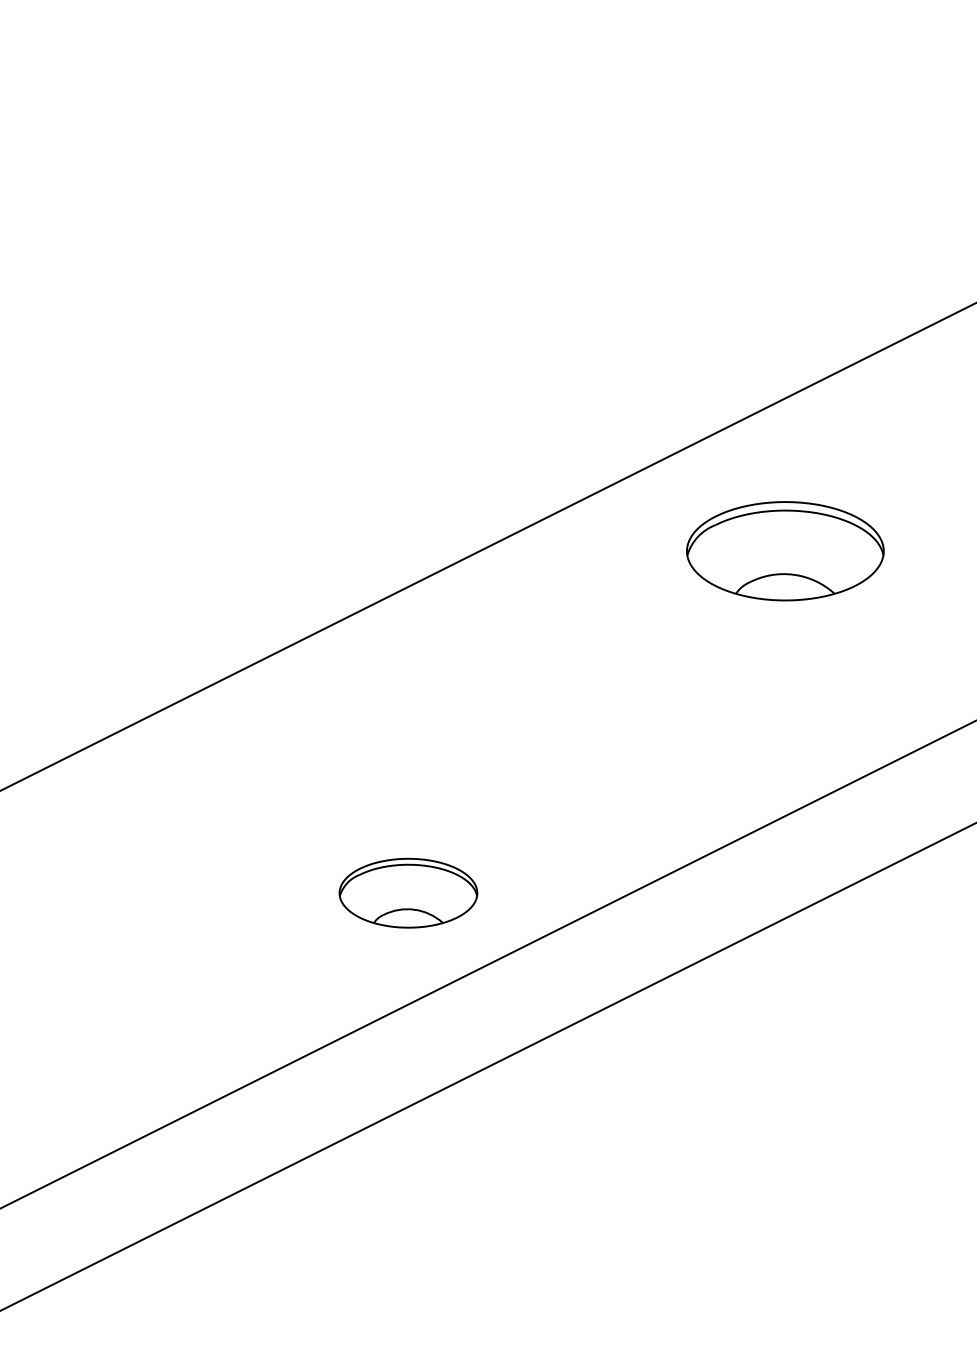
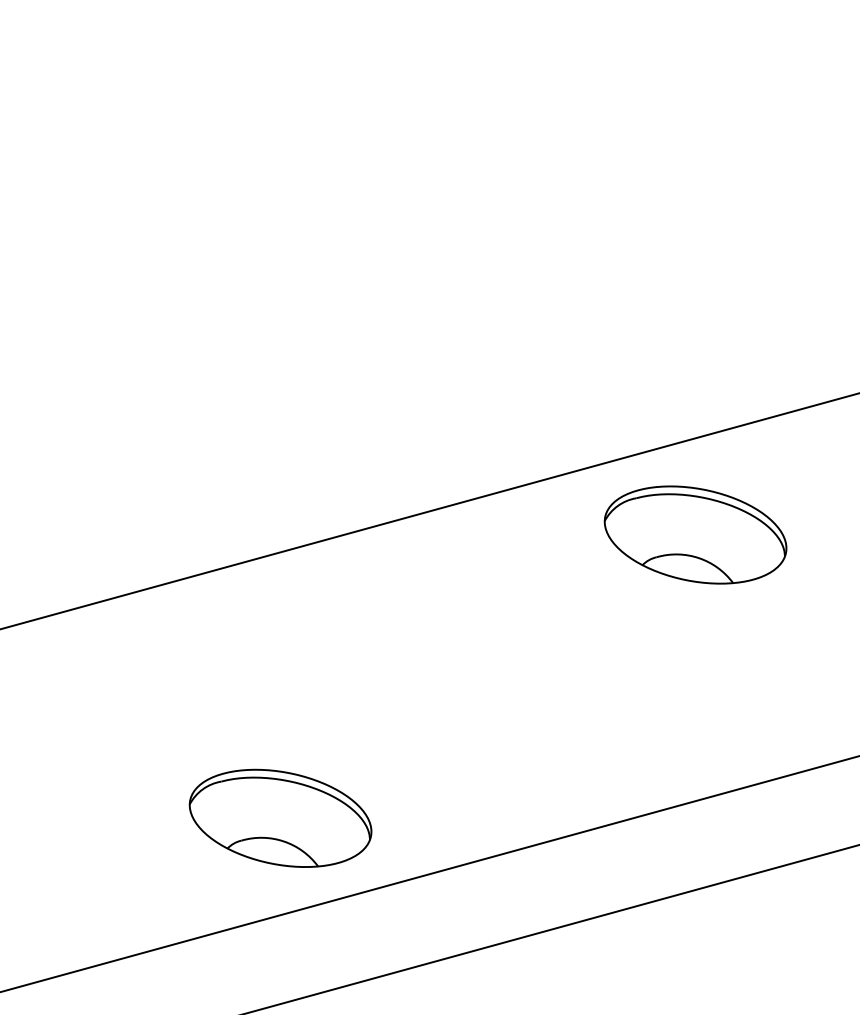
part: (785, 551) -> (695, 535), moved
part: (408, 893) -> (280, 818), size x1.43

